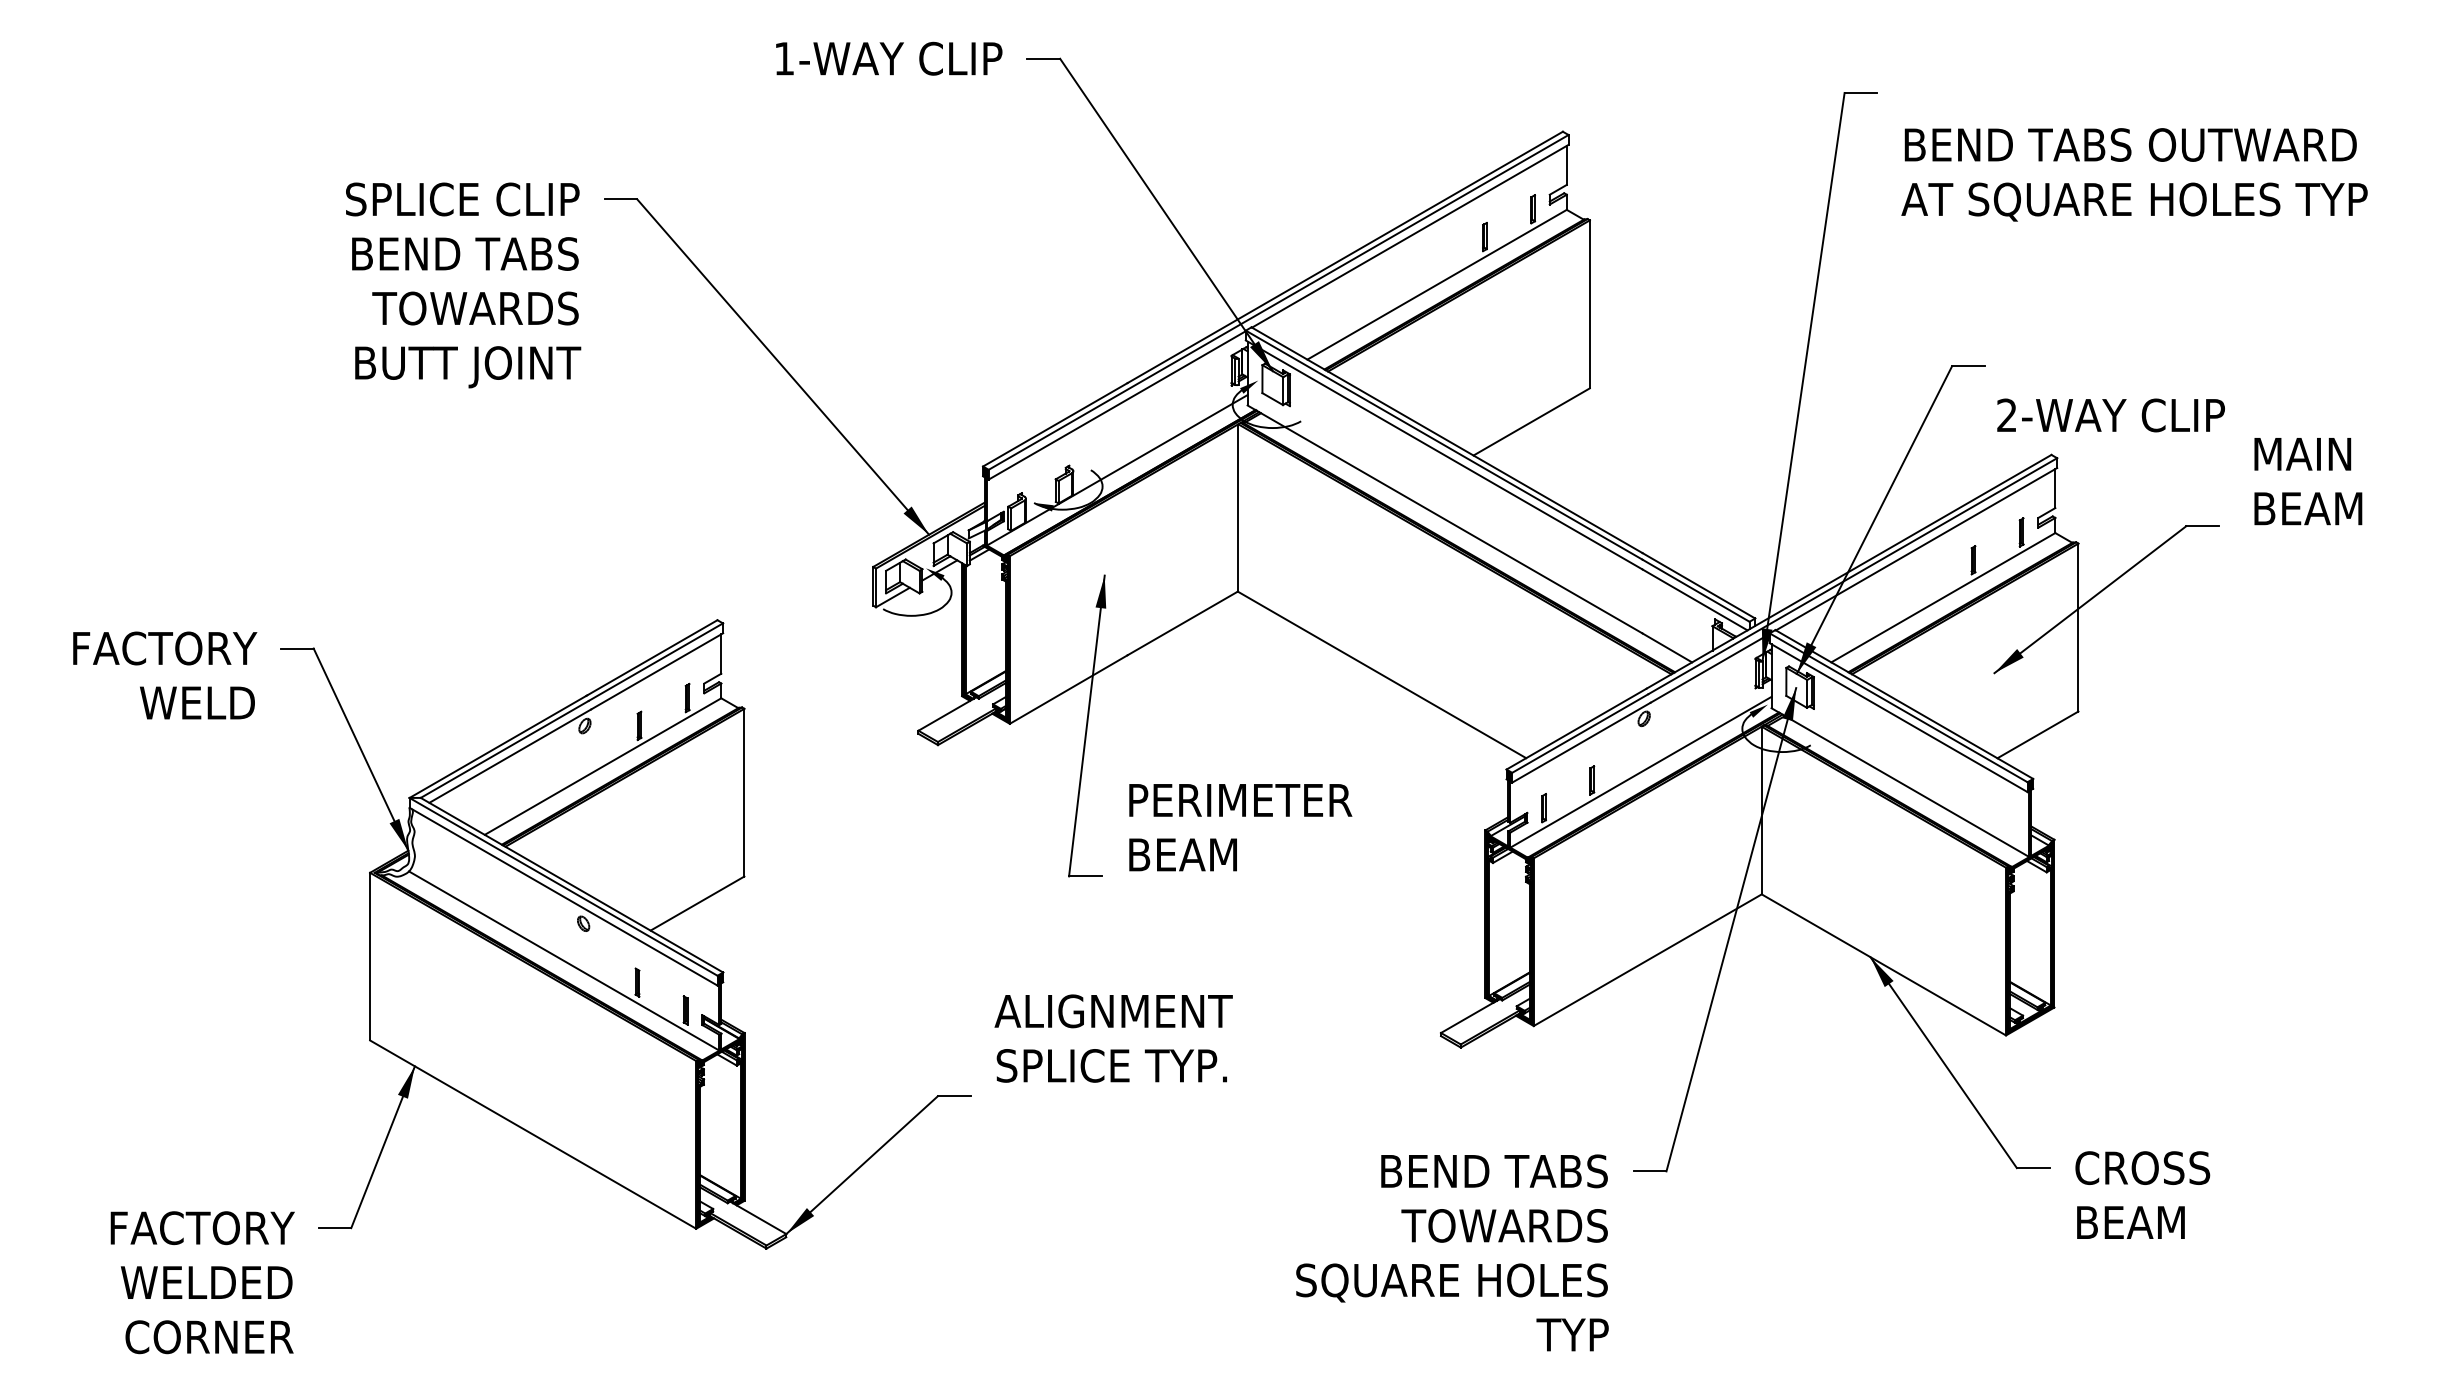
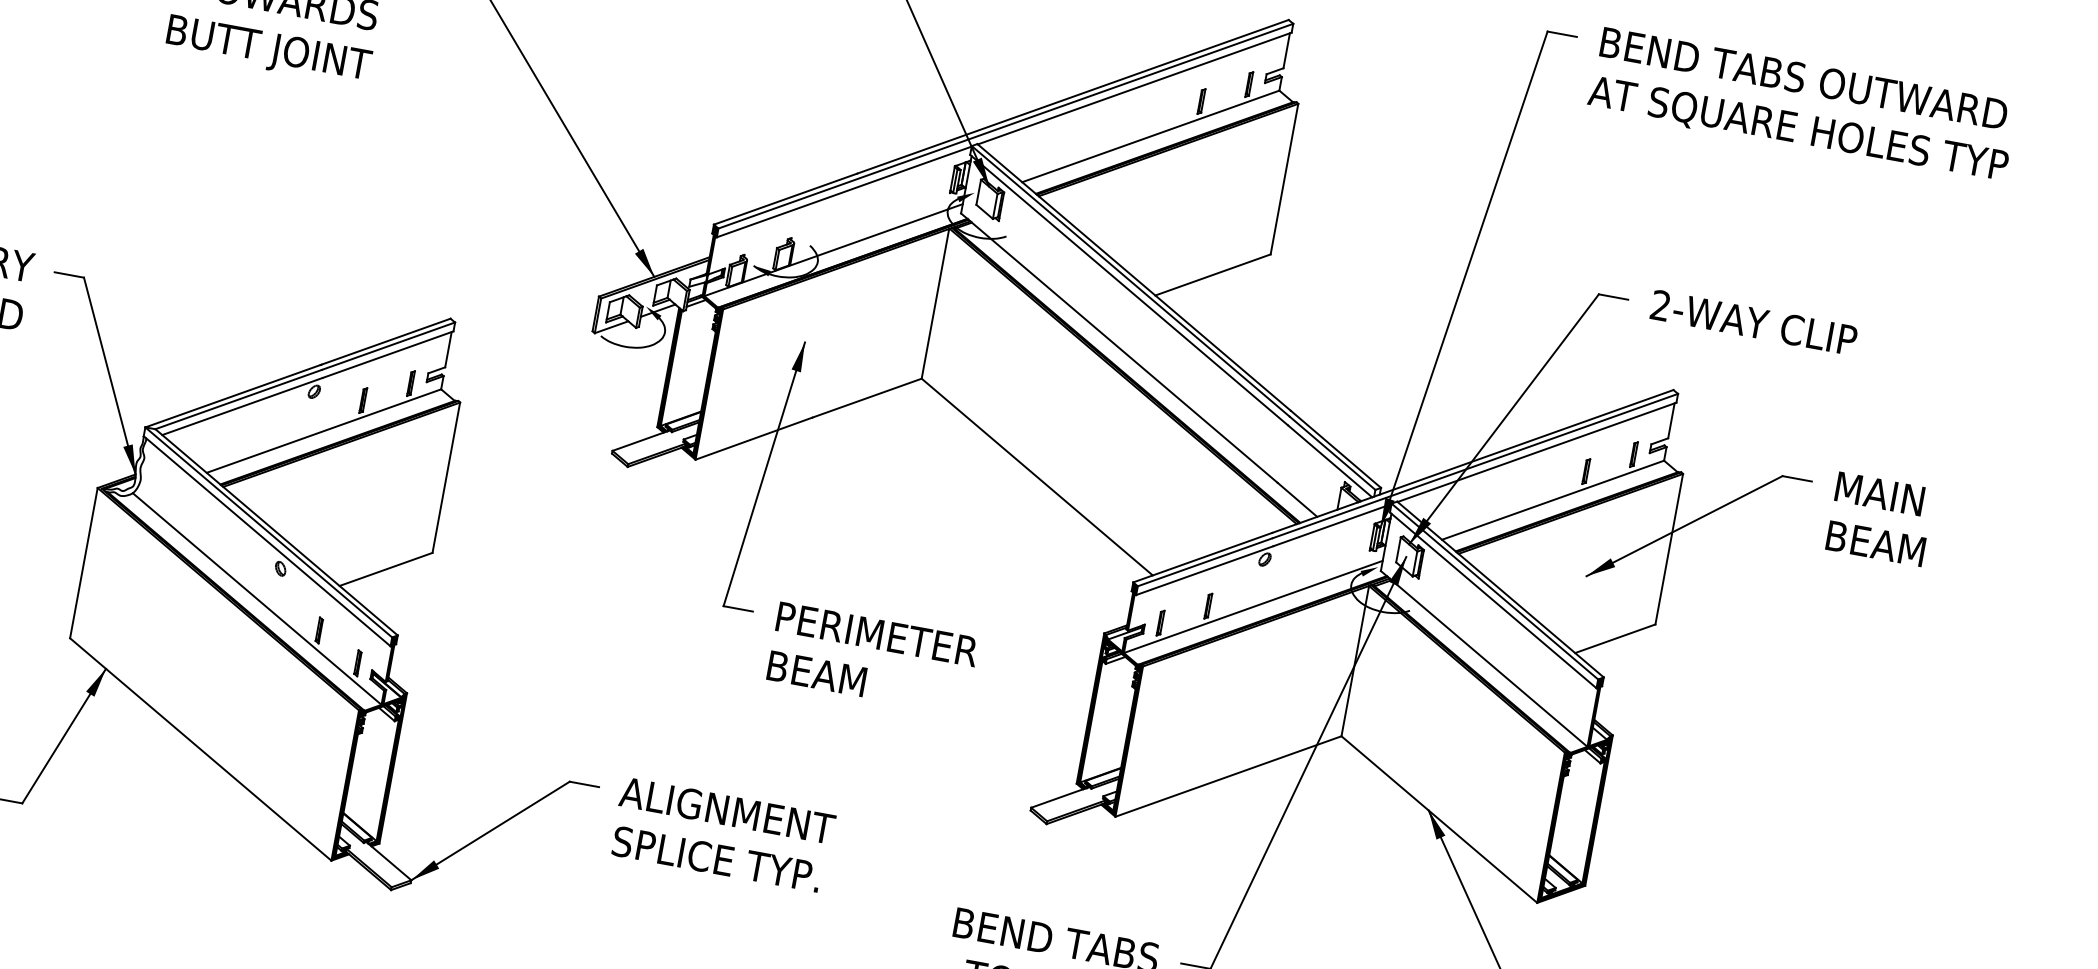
text: (2134, 174) -> (1802, 105), moved
text: (2110, 415) -> (1753, 322), moved
text: (2308, 481) -> (1880, 519), moved
text: (1240, 827) -> (872, 658), moved
text: (1113, 1038) -> (722, 834), moved

